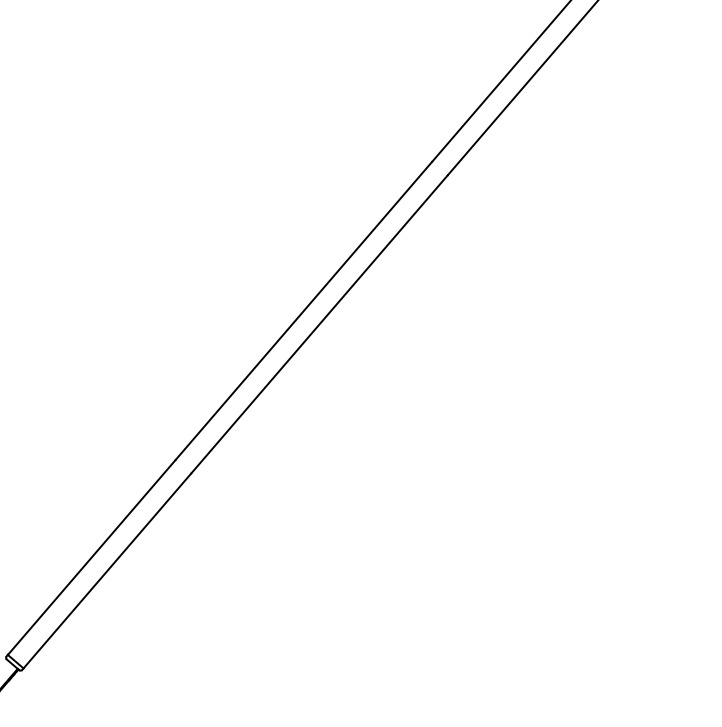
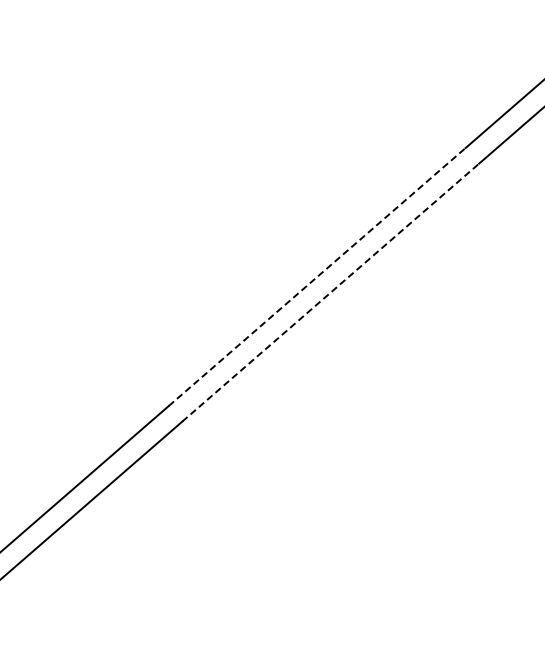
line: (303, 310) -> (316, 276), solid -> dashed
line: (319, 324) -> (330, 292), solid -> dashed

